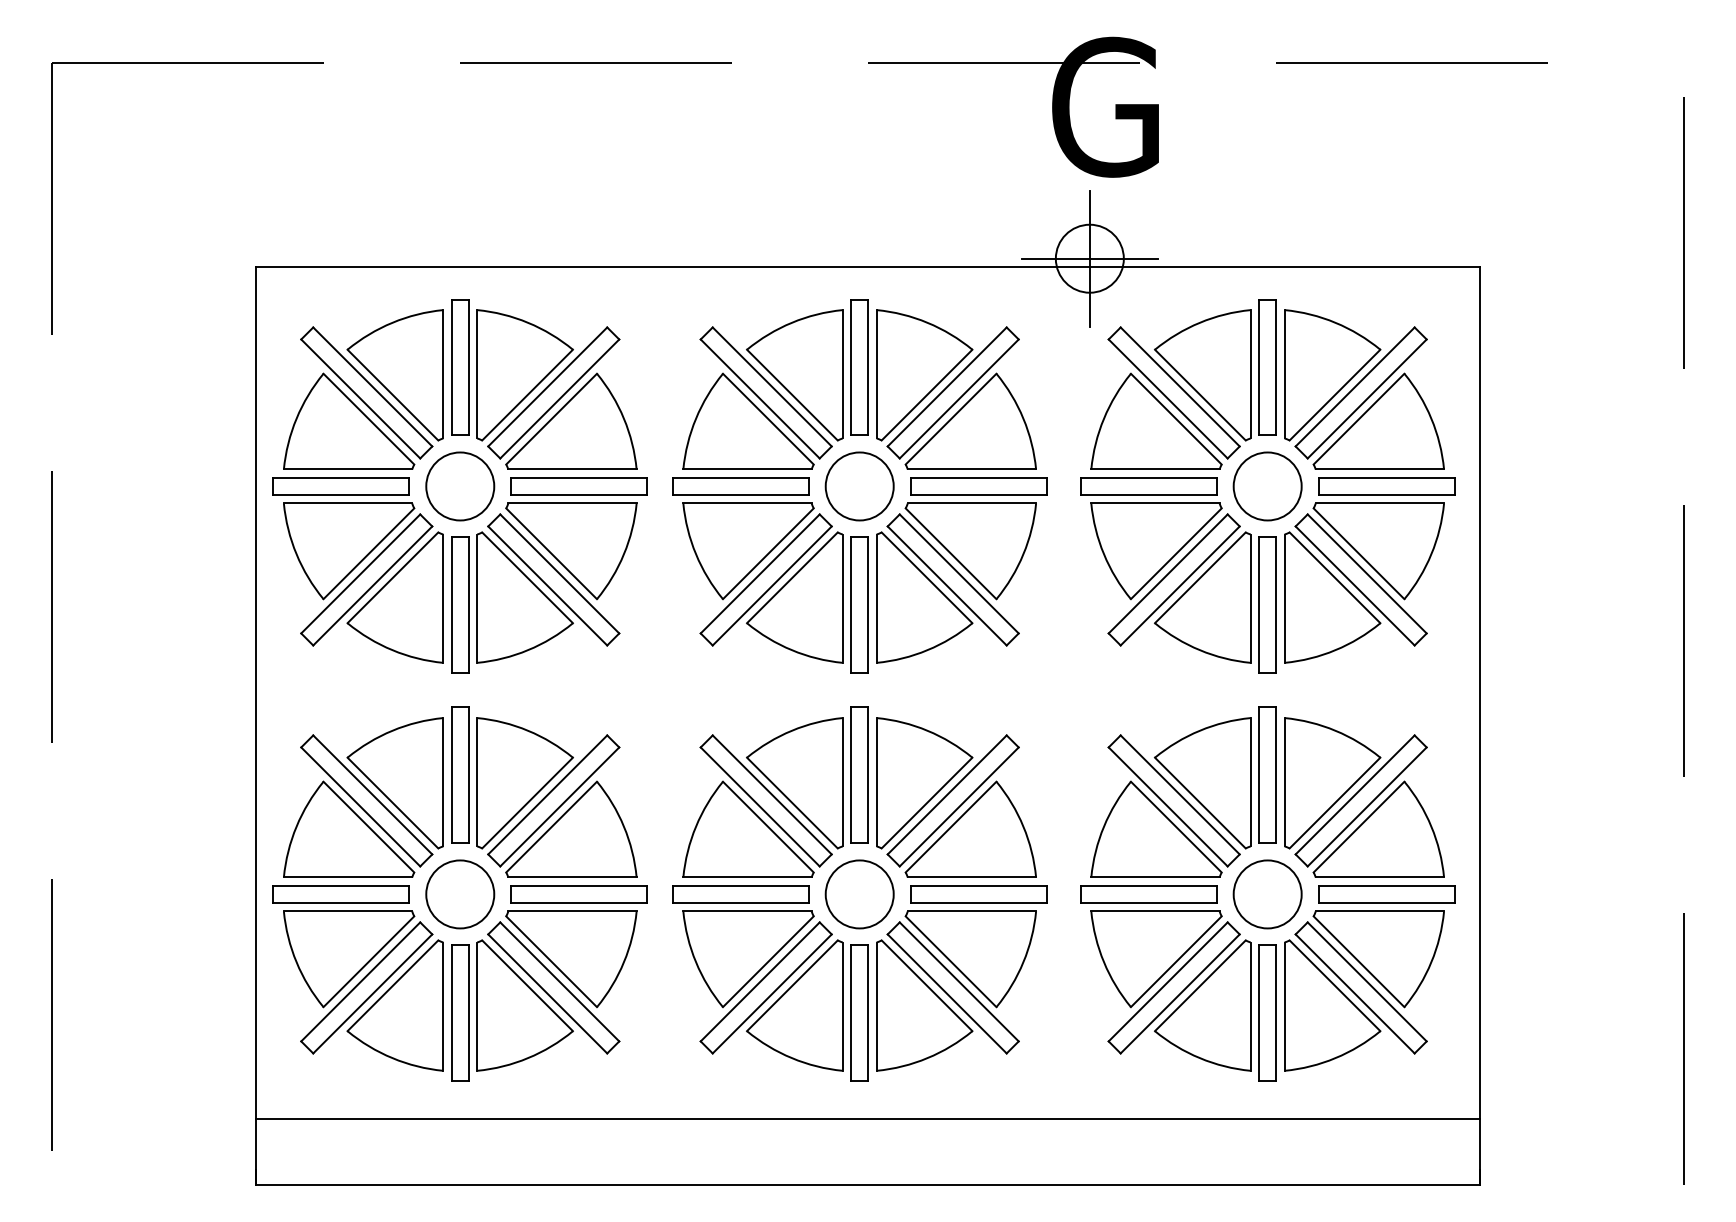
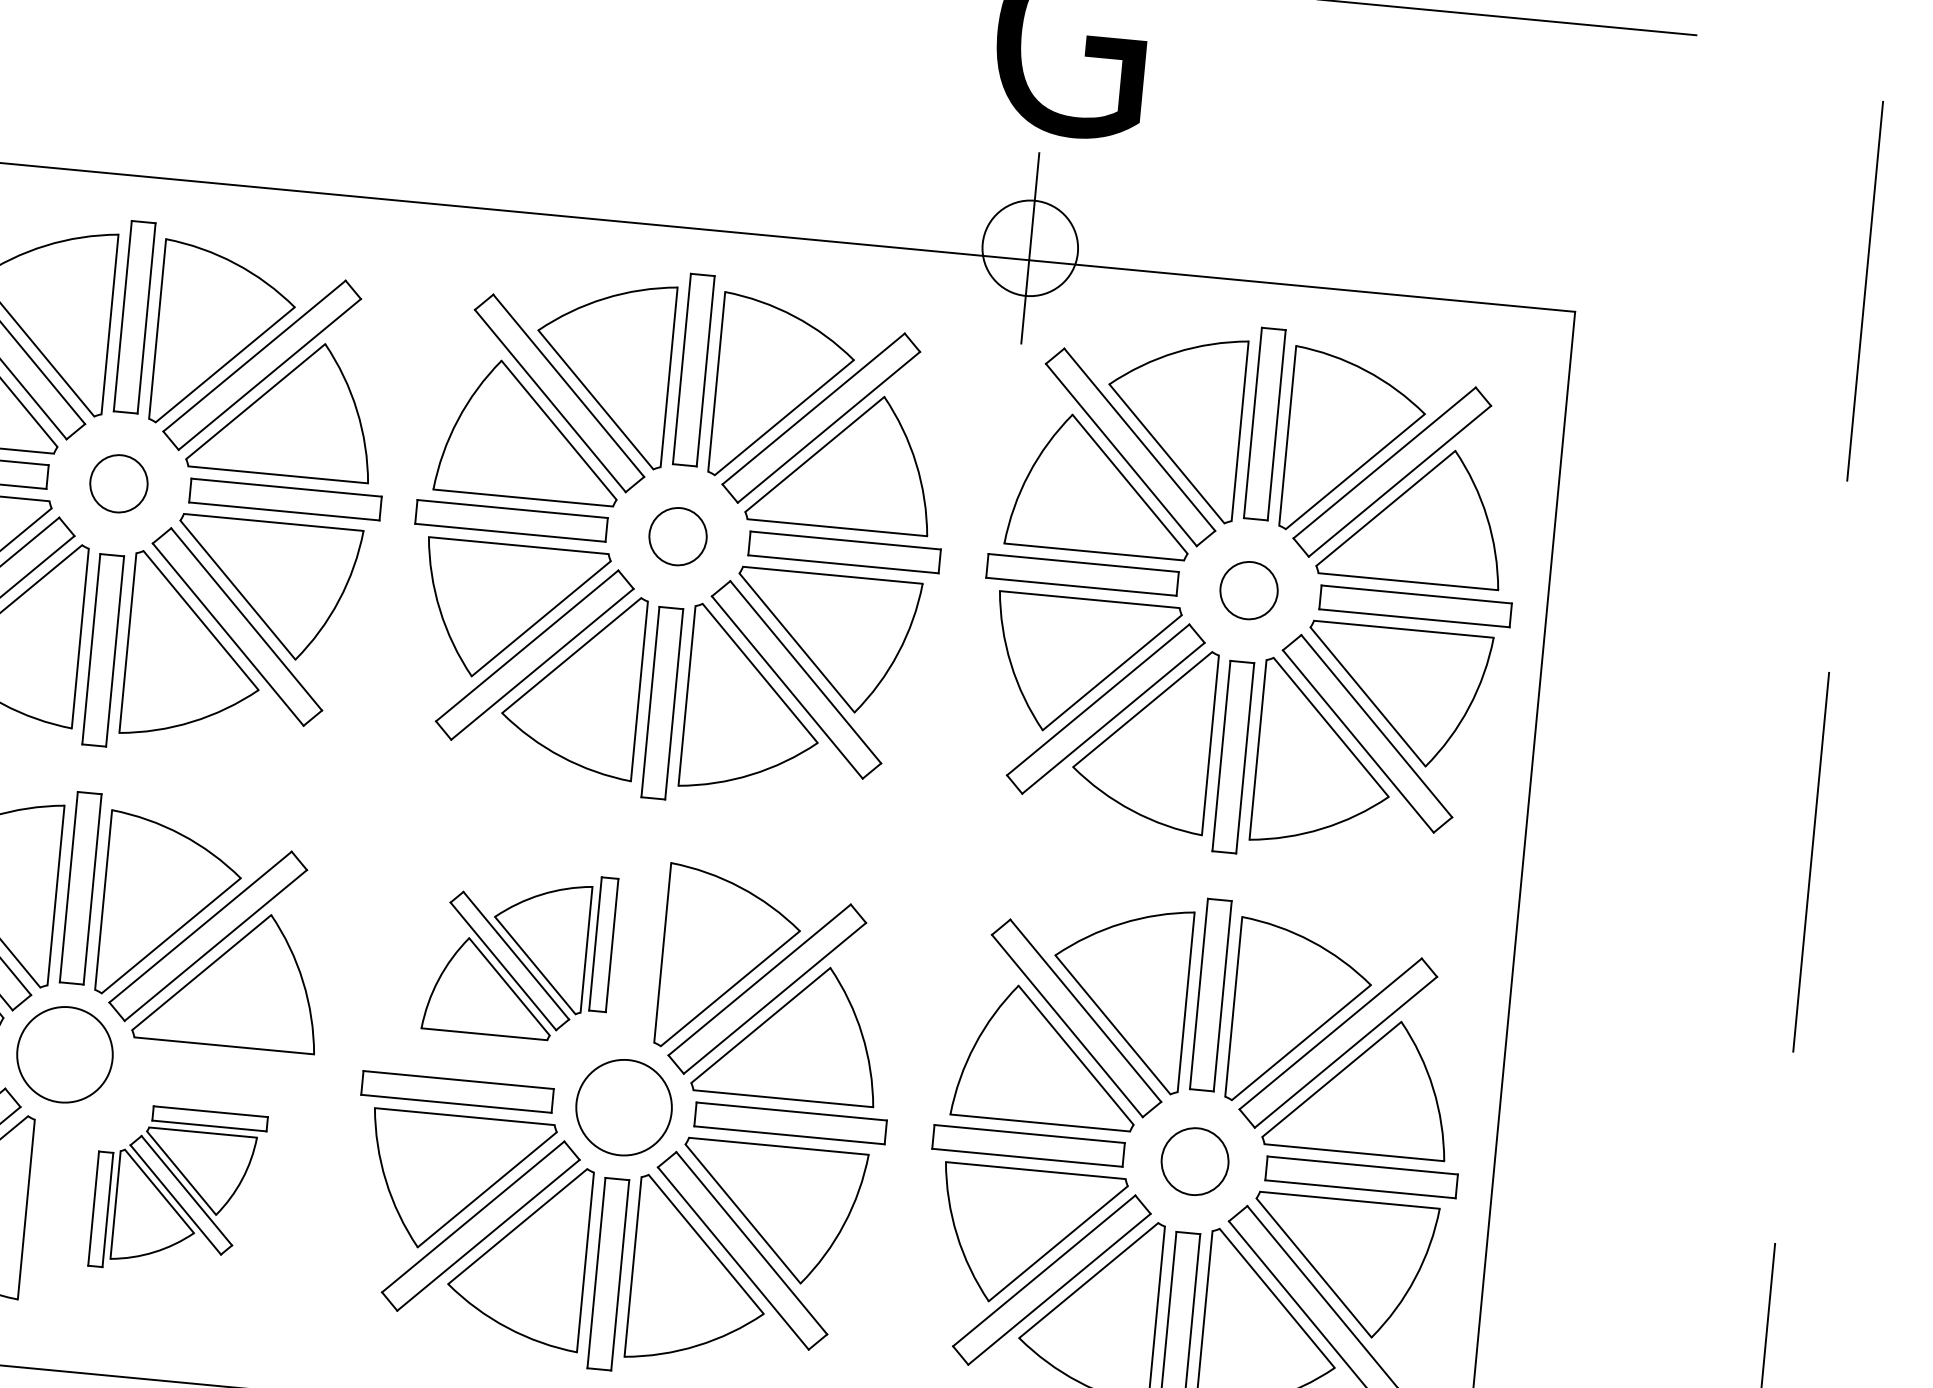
line: (1089, 258) -> (1029, 247), removed
circle: (460, 486) -> (119, 483), size x0.6
circle: (859, 486) -> (677, 536), size x0.6
circle: (1267, 486) -> (1248, 590), size x0.6
part: (775, 791) -> (519, 952), size x0.7
circle: (1267, 894) -> (1194, 1161), size x0.7
part: (549, 983) -> (178, 1191), size x0.6

